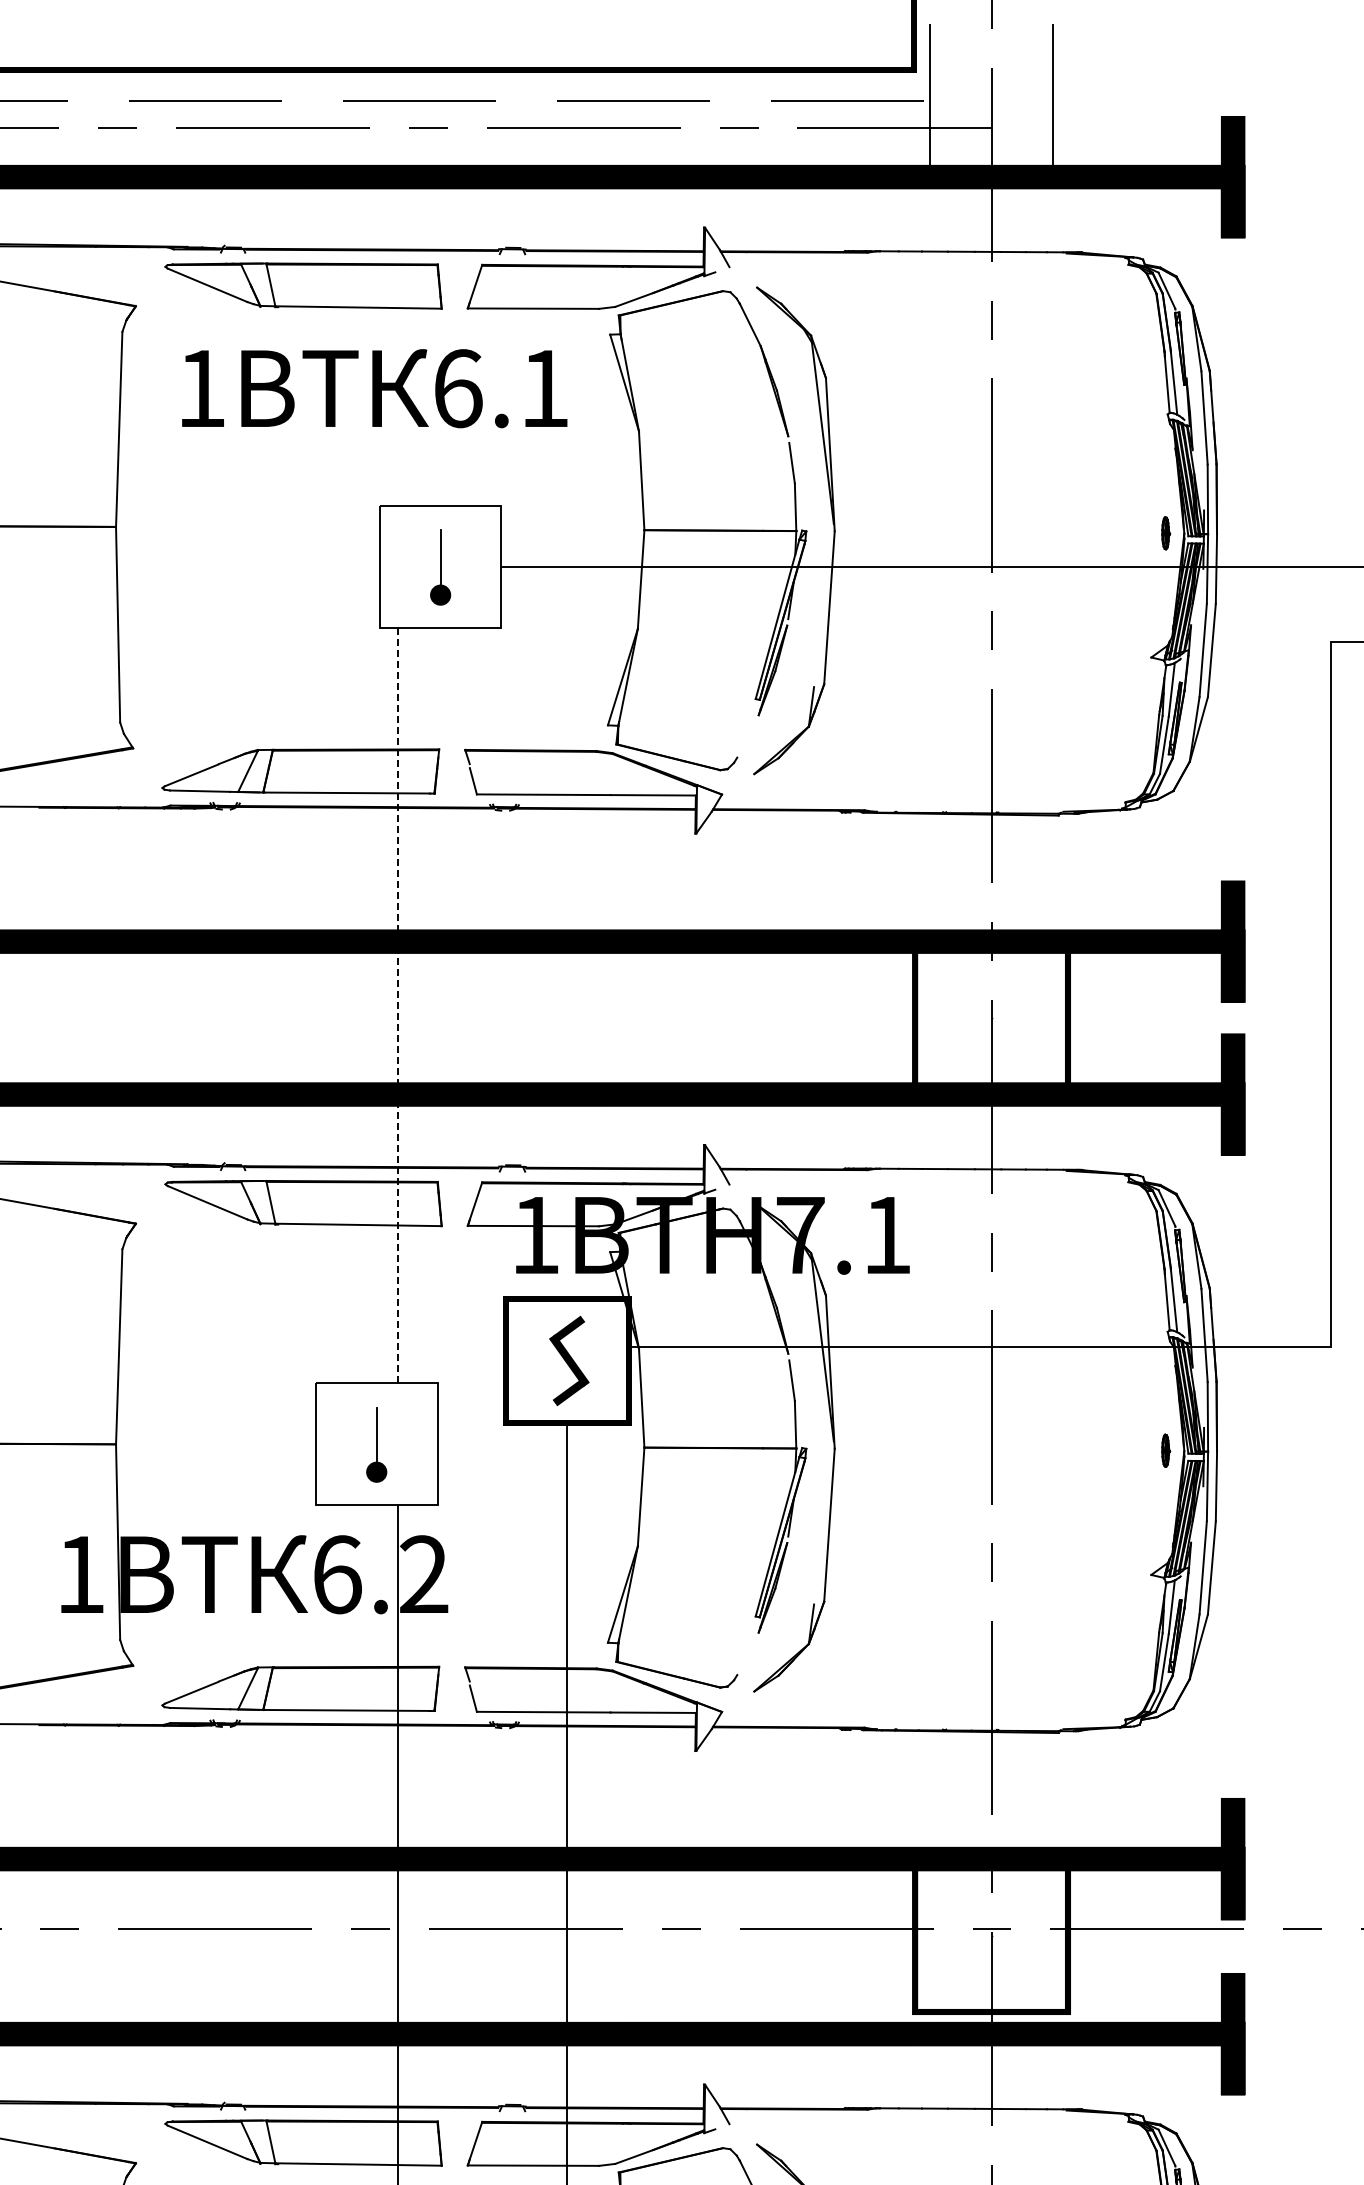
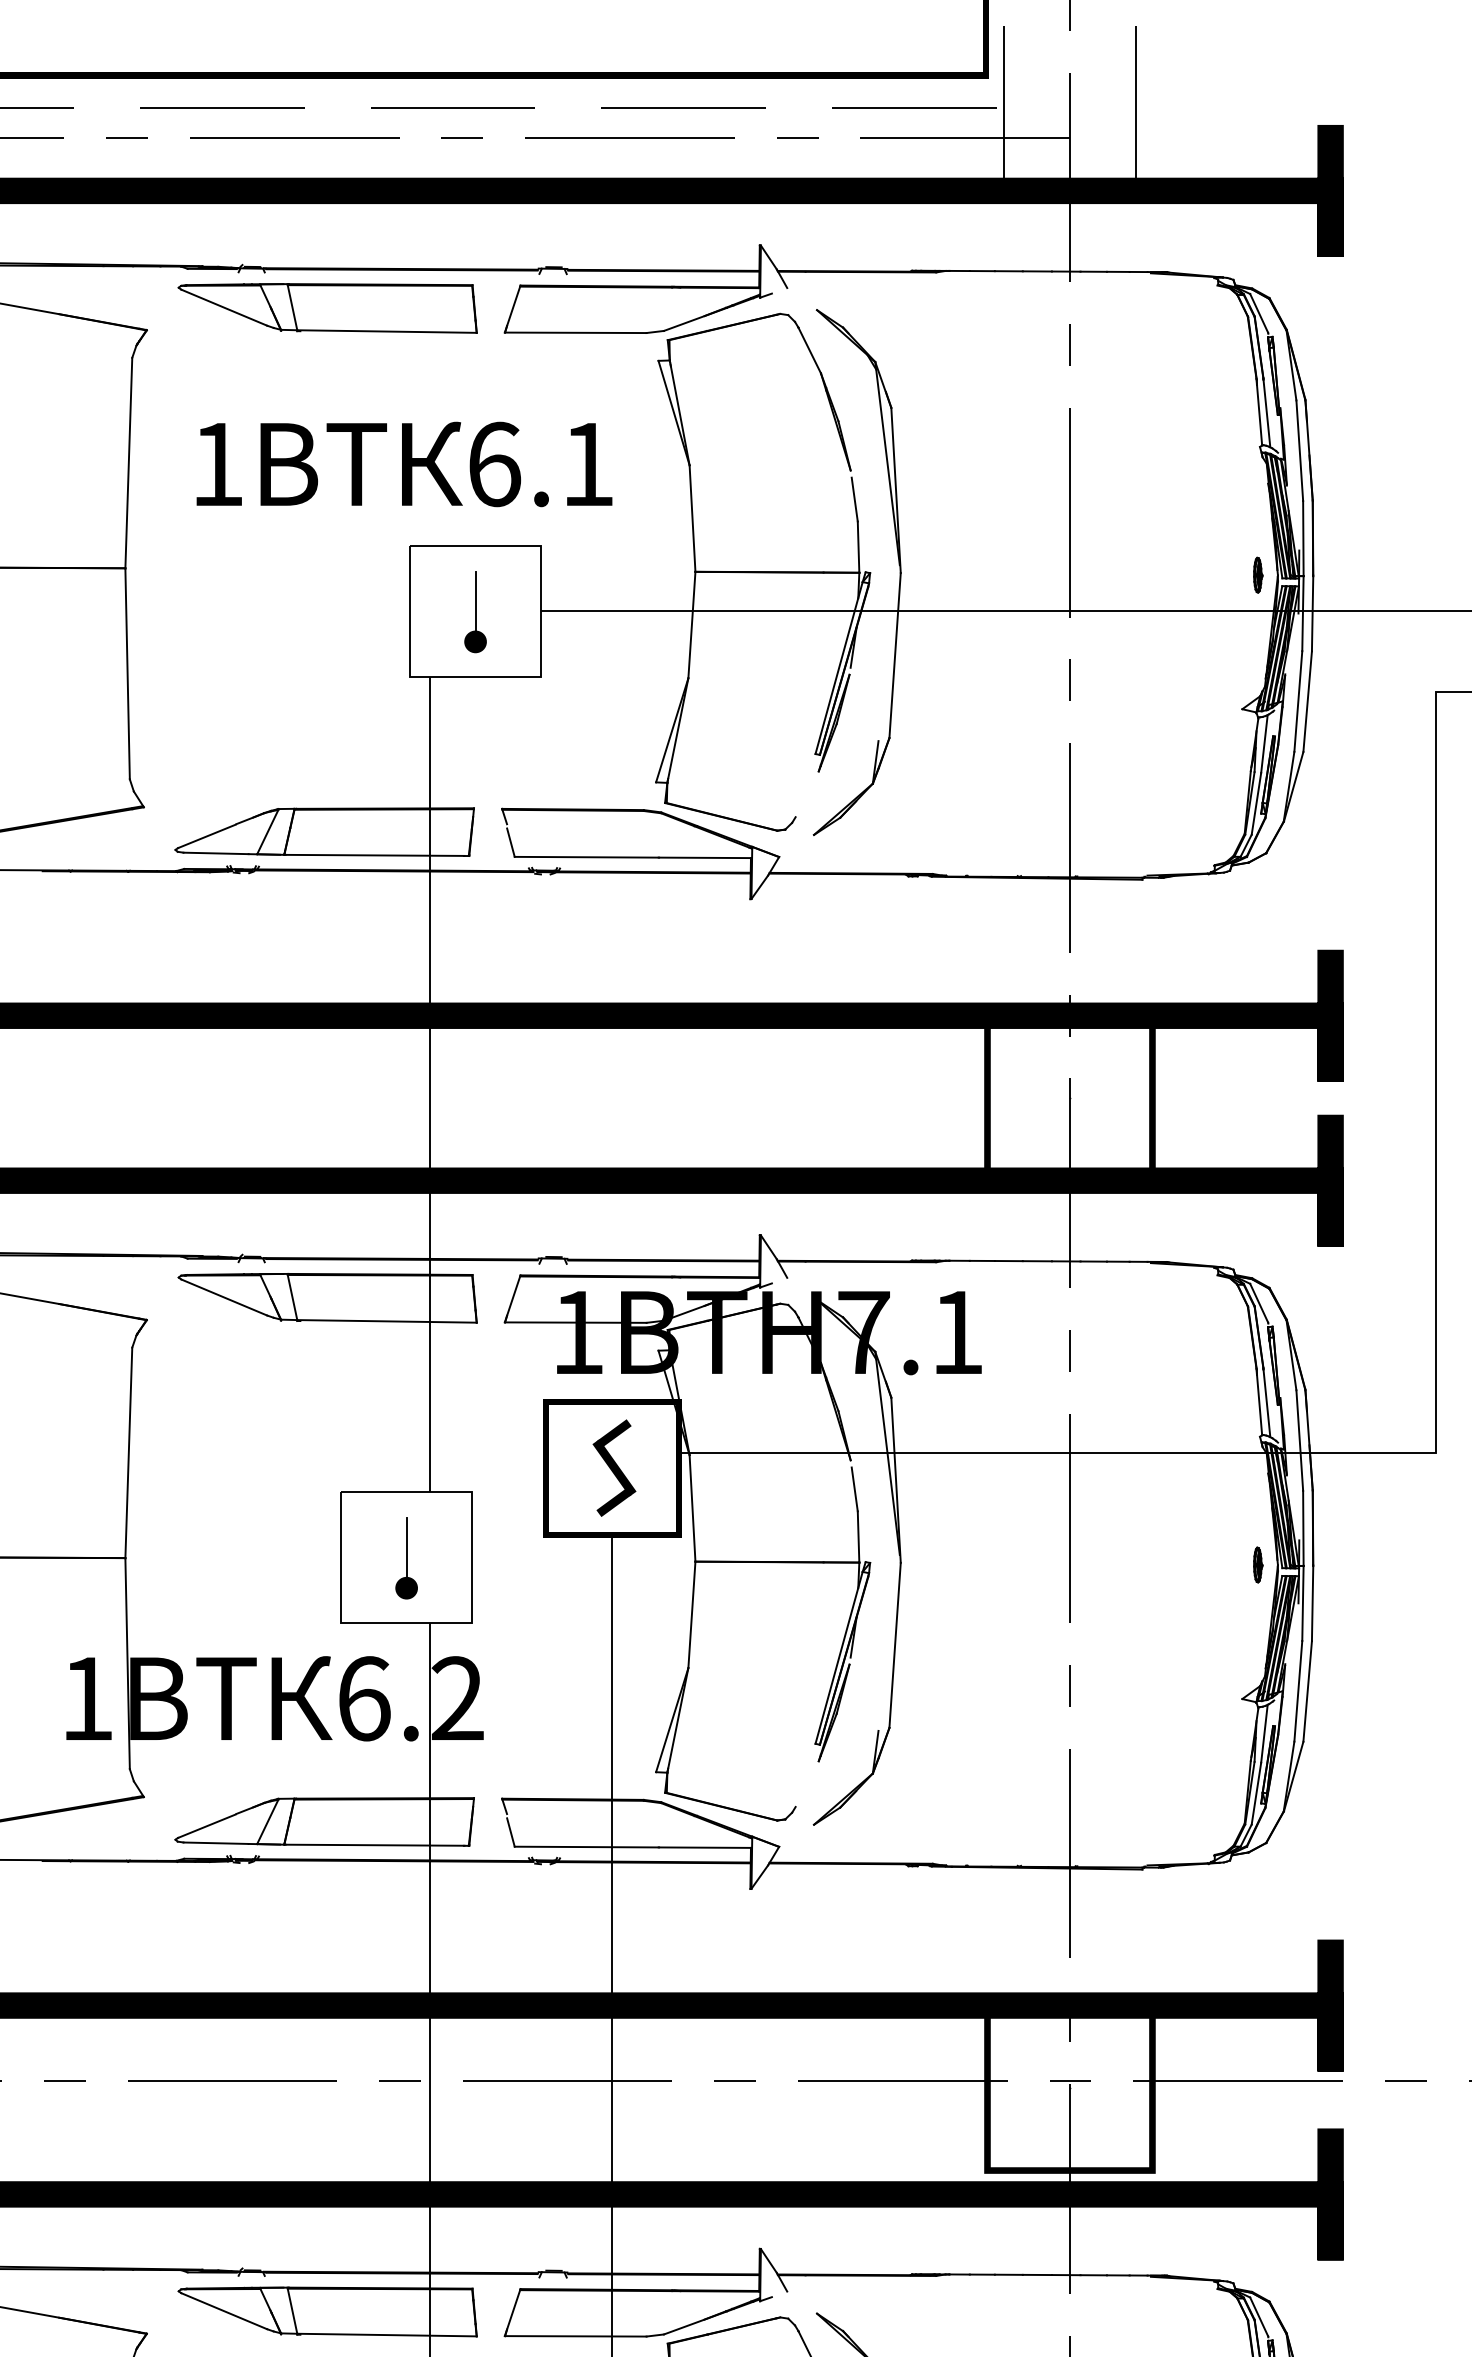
text: (374, 388) -> (404, 464), moved
line: (398, 1005) -> (430, 1084), dashed -> solid

